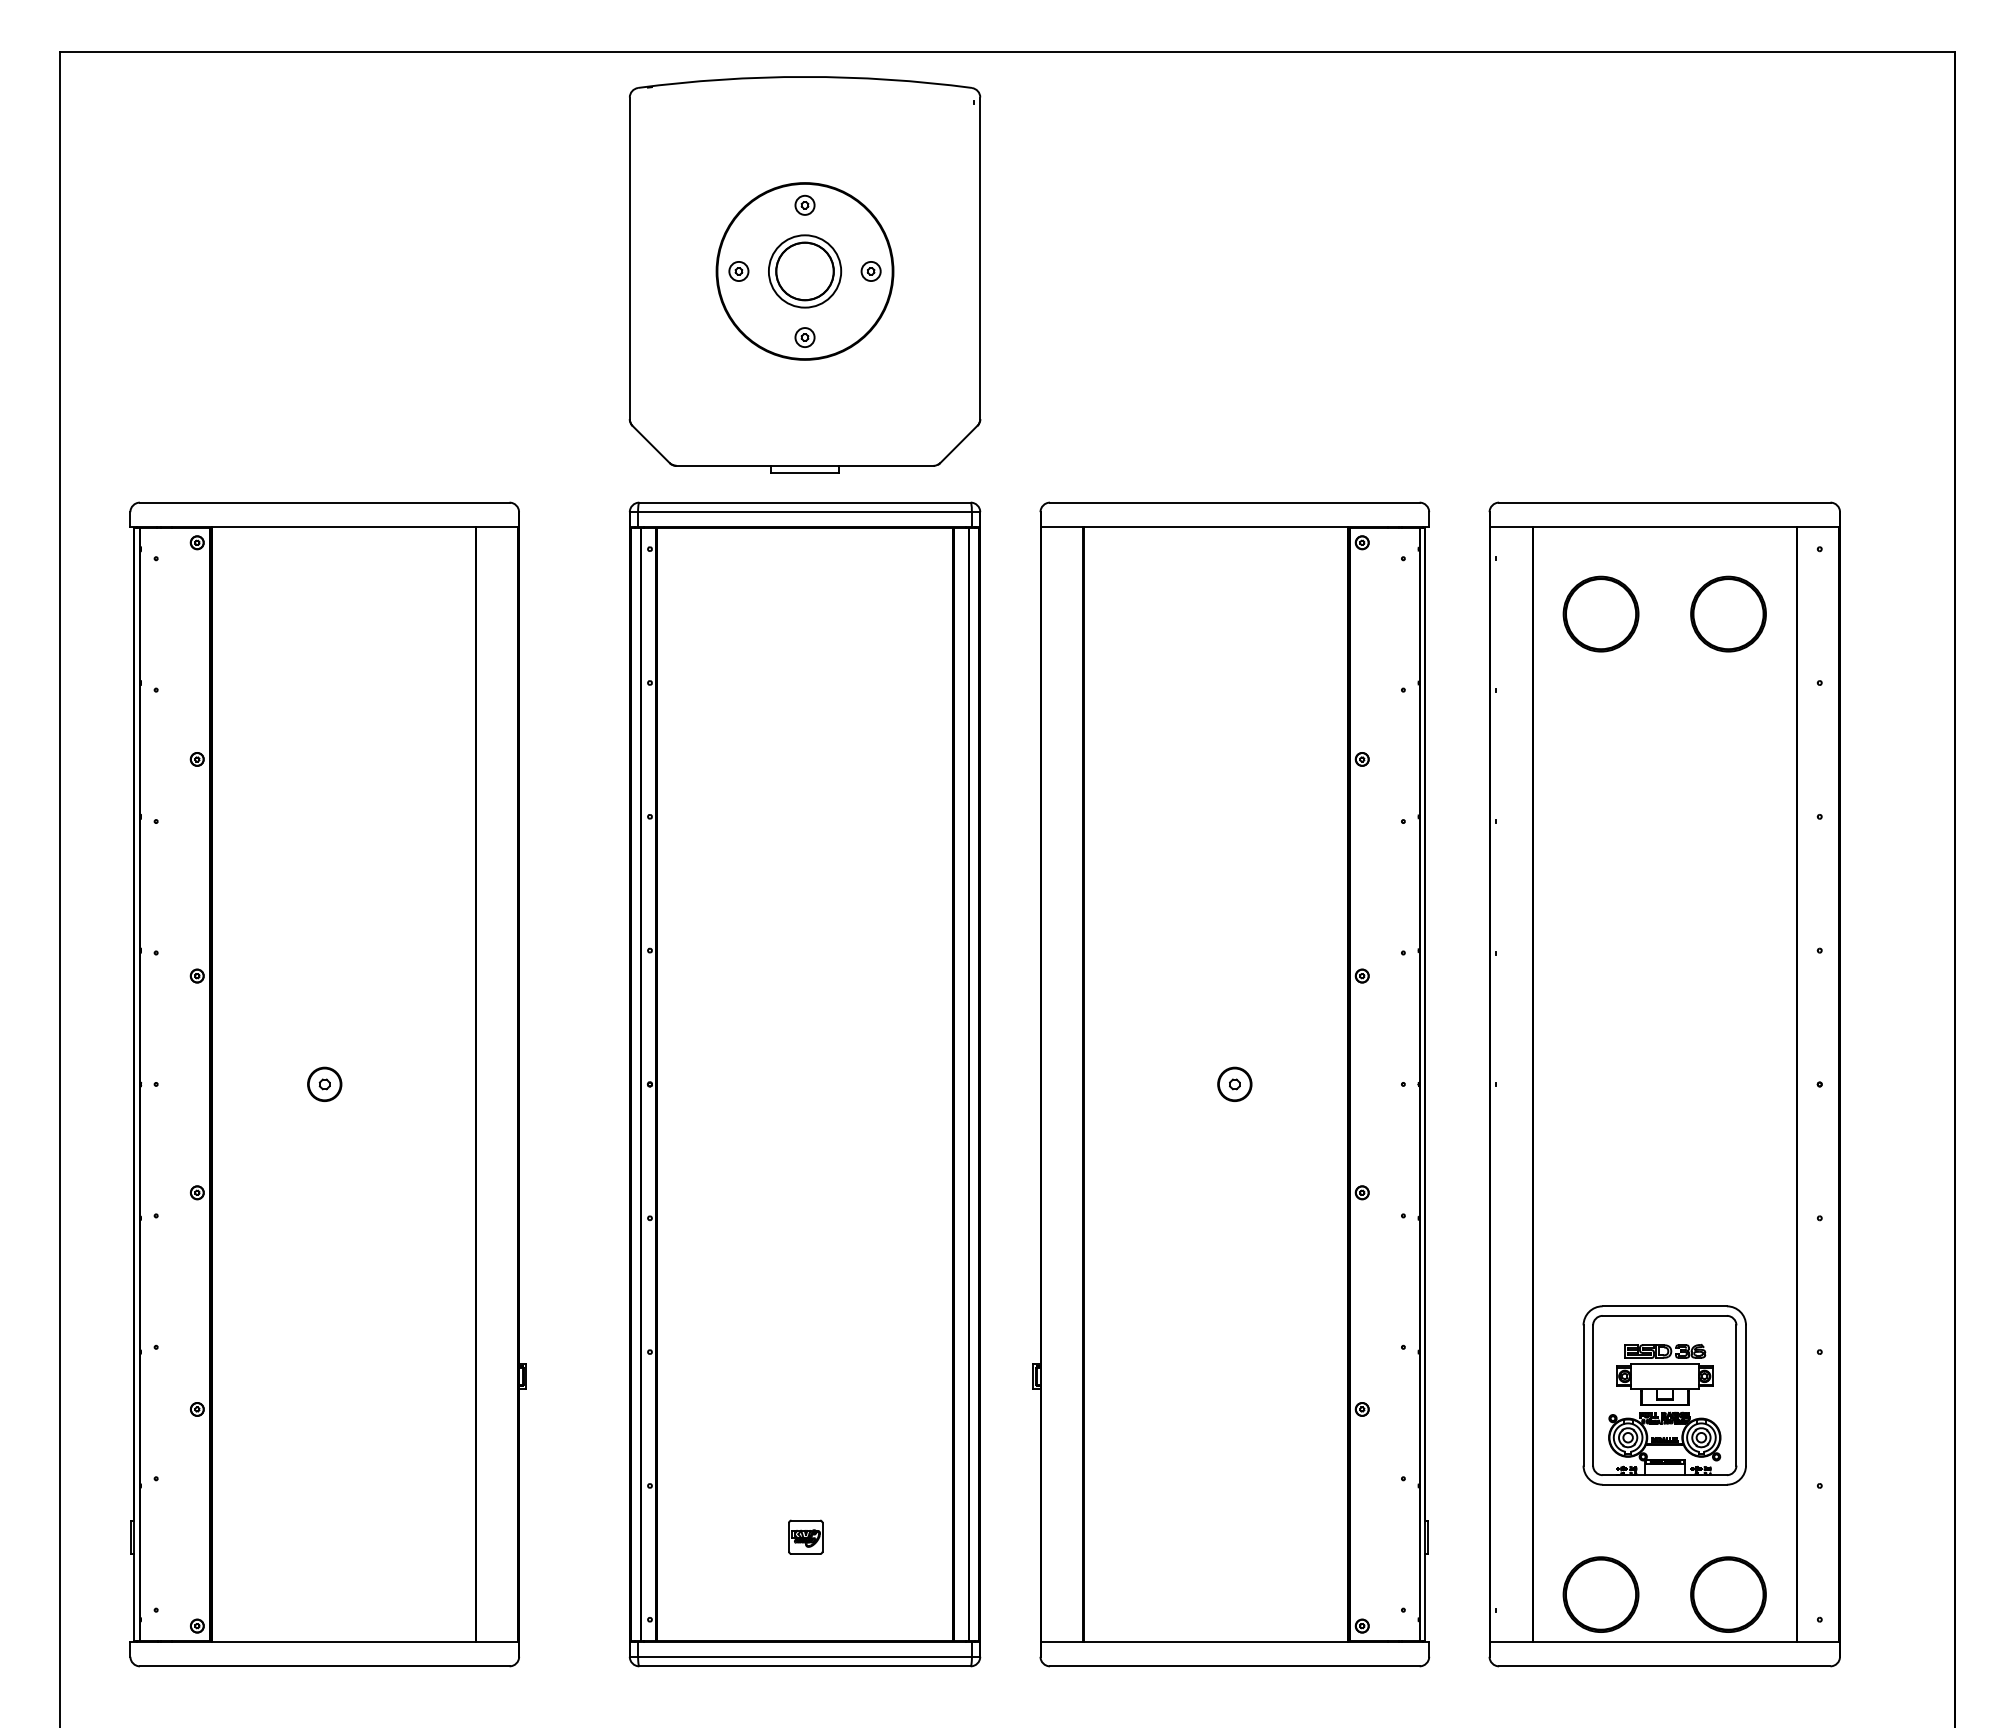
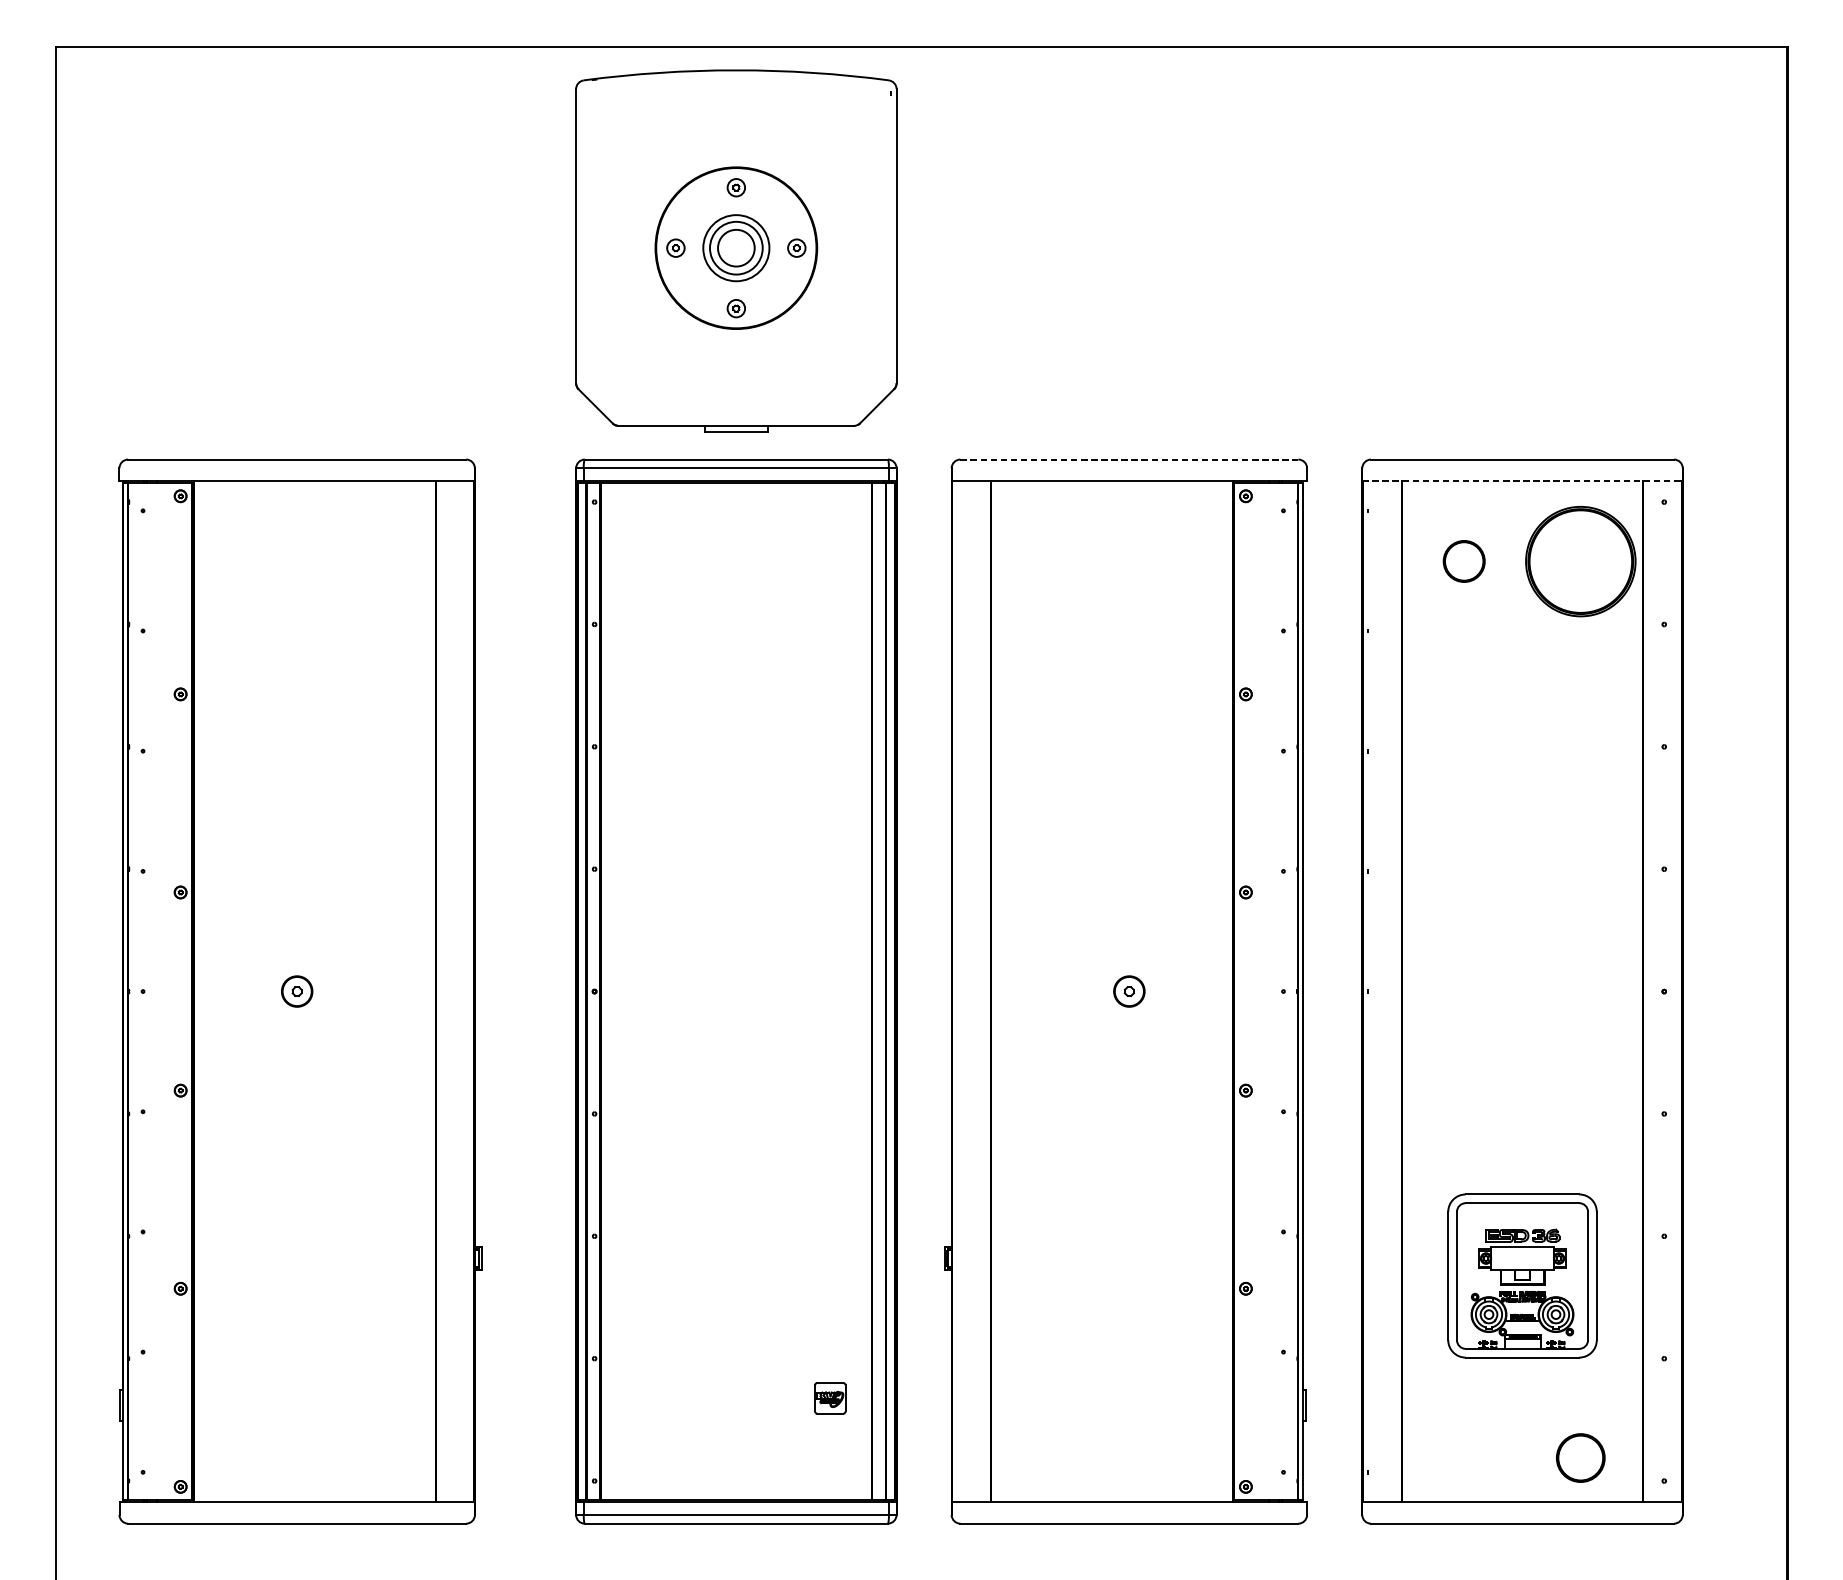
circle: (804, 271) -> (735, 248), size x0.7
line: (1234, 502) -> (1129, 459), solid -> dashed
line: (1665, 526) -> (1523, 481), solid -> dashed
part: (1600, 613) -> (1463, 560), size x0.6
part: (1728, 613) -> (1580, 560), size x1.6
part: (805, 1536) -> (830, 1397), moved
part: (1600, 1594) -> (1463, 1457), removed
part: (1728, 1594) -> (1580, 1457), size x0.7

